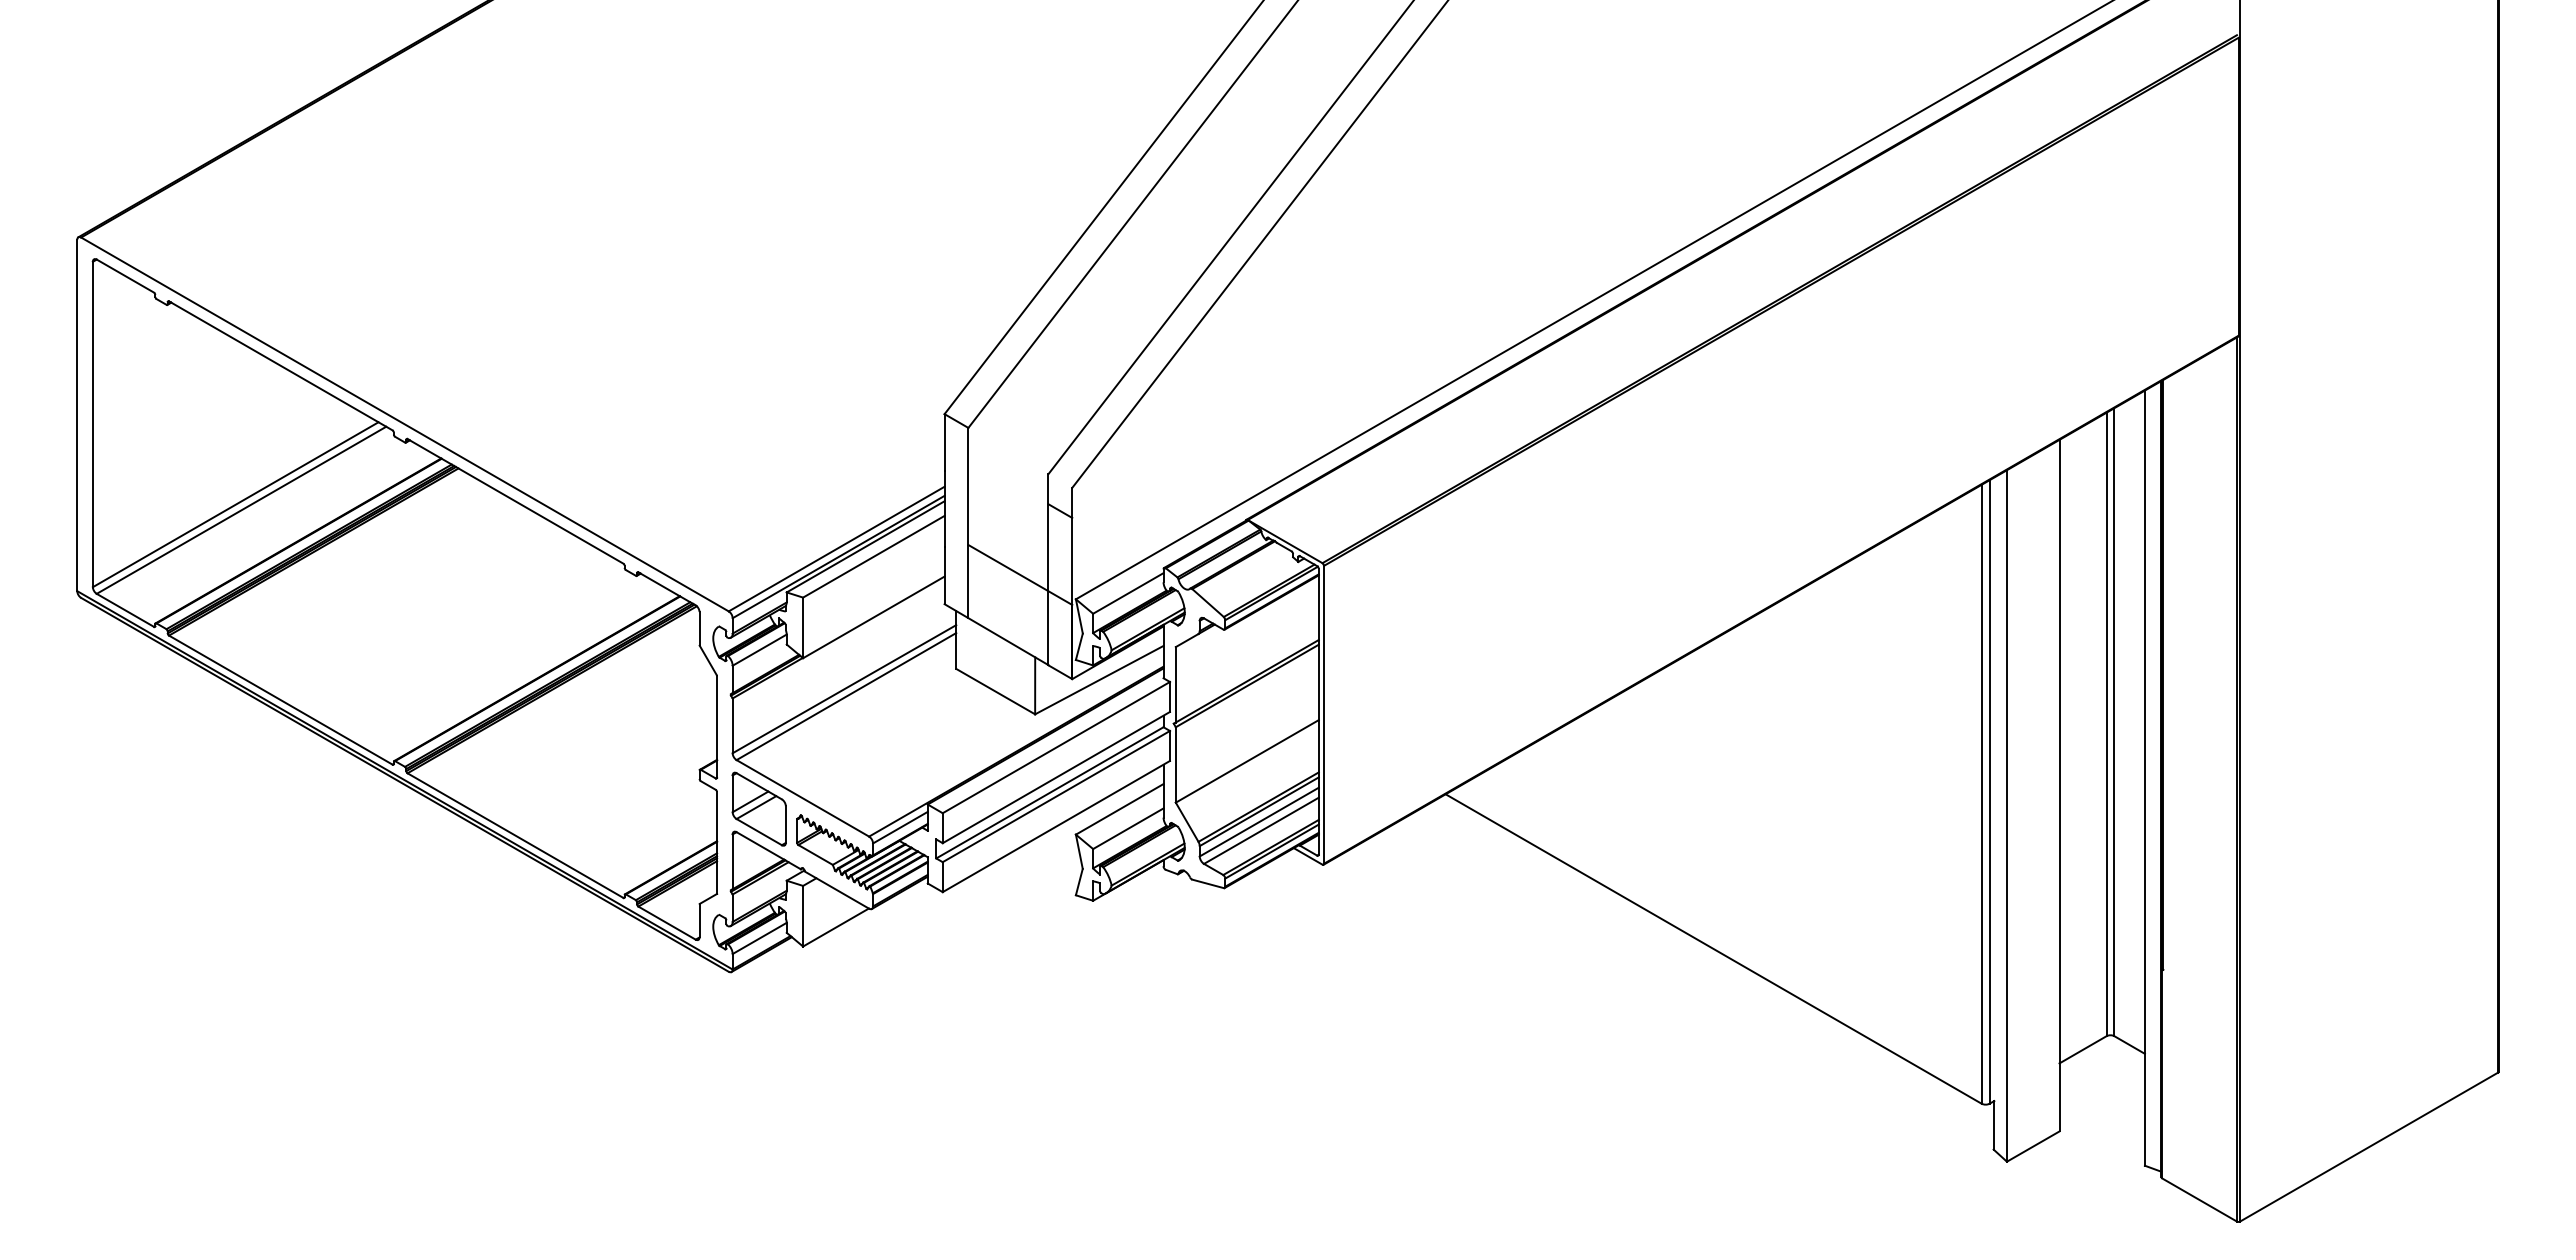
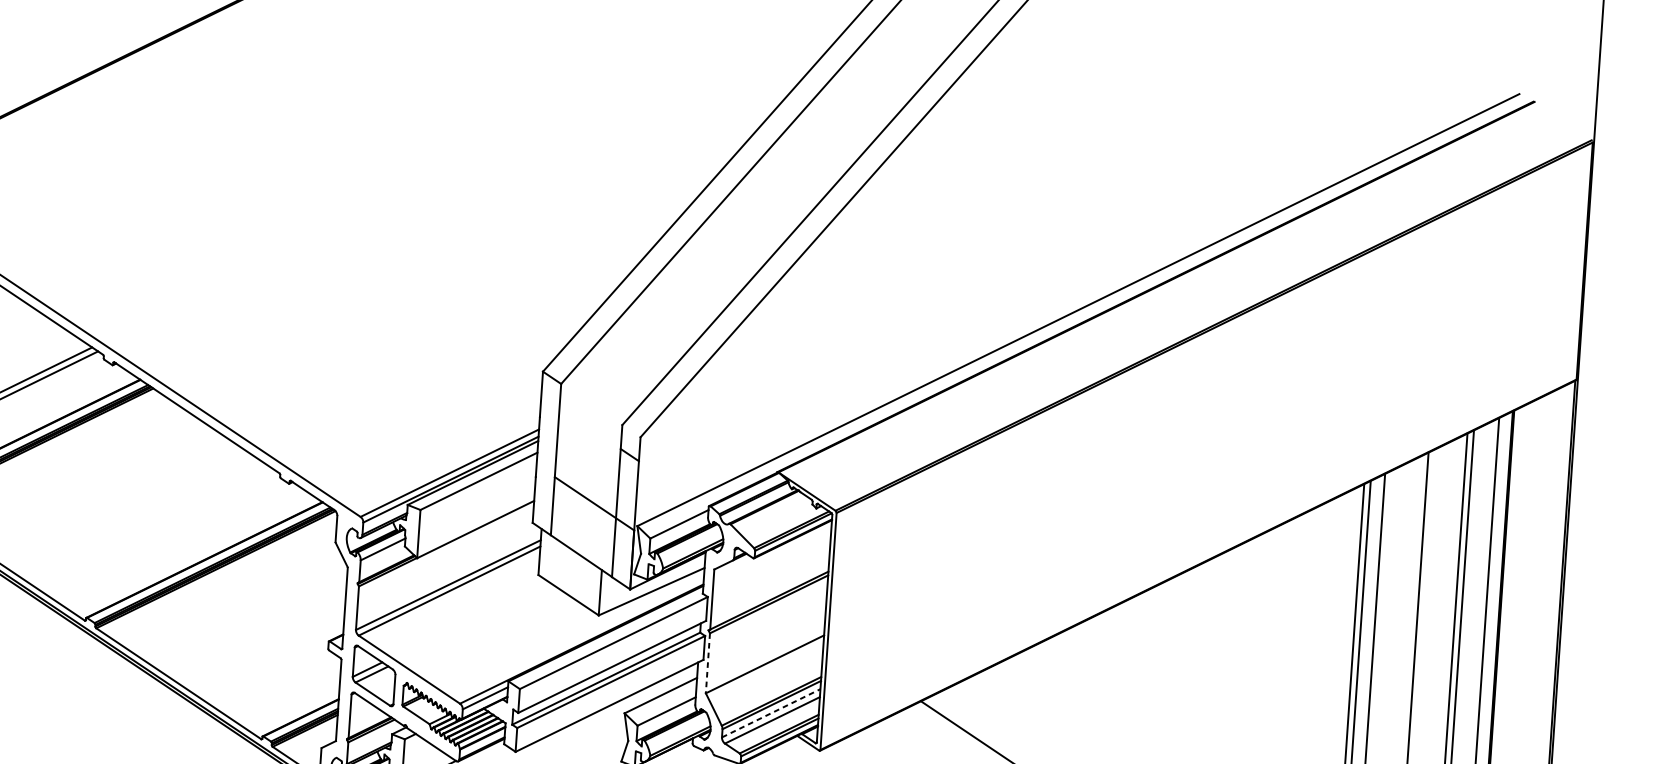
line: (1175, 764) -> (707, 662), solid -> dashed
line: (1259, 822) -> (771, 713), solid -> dashed

